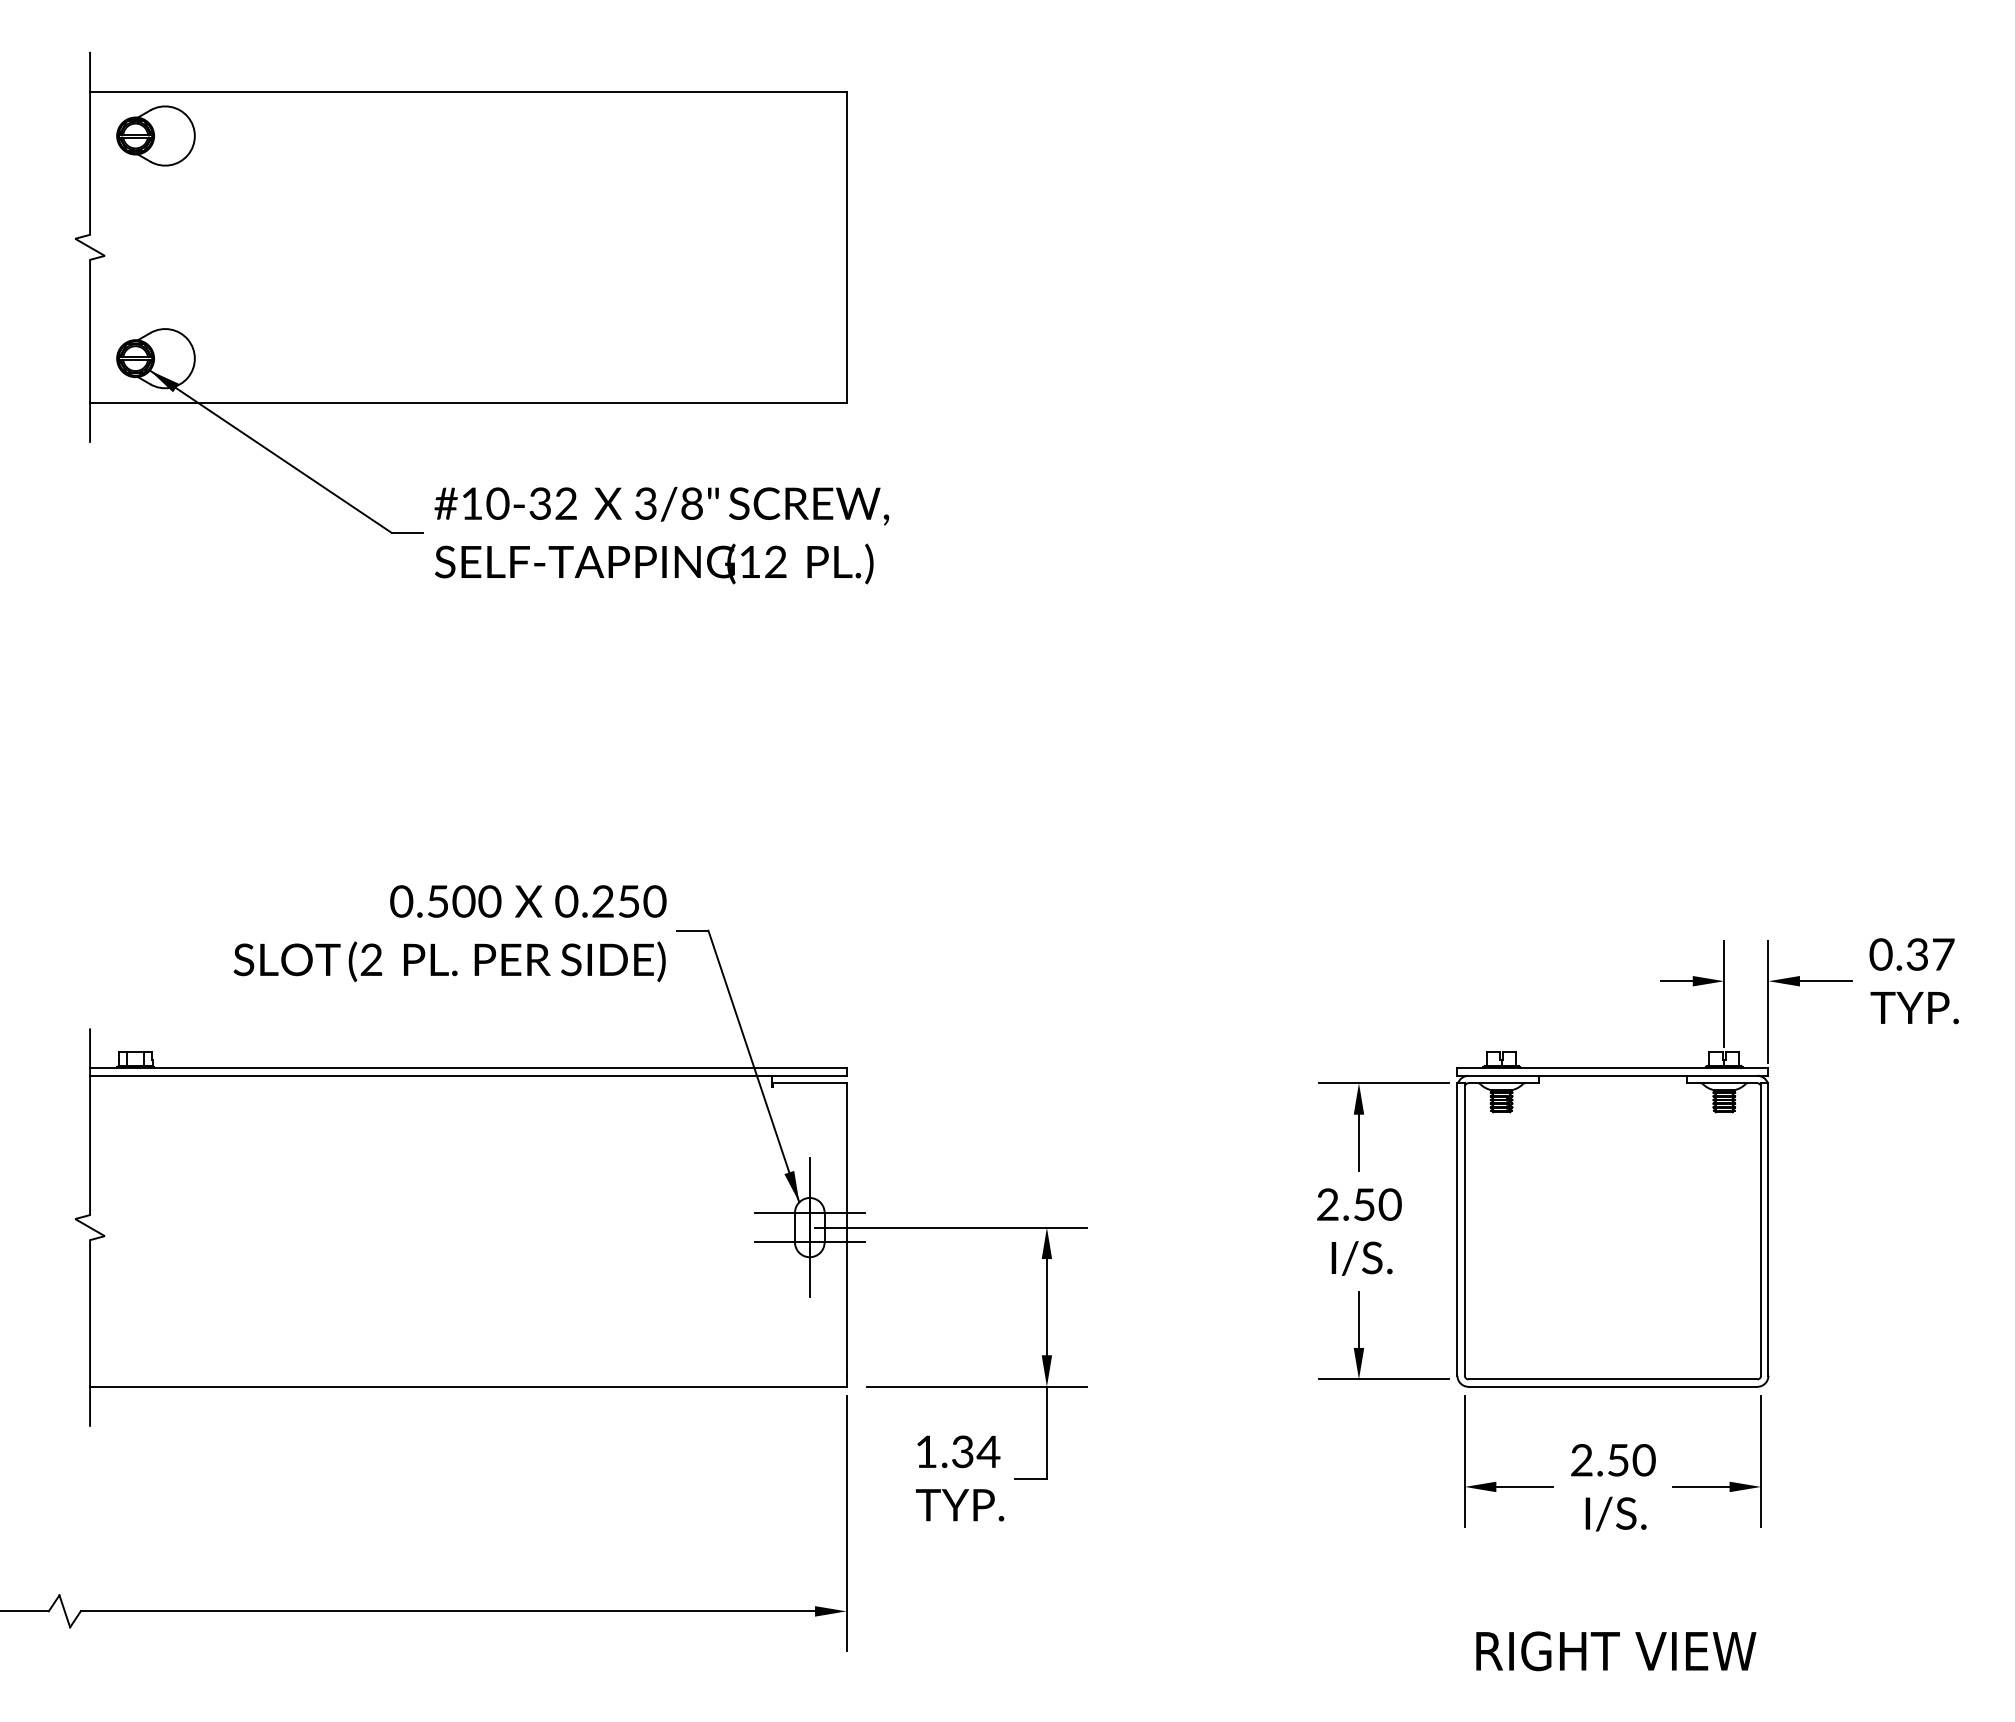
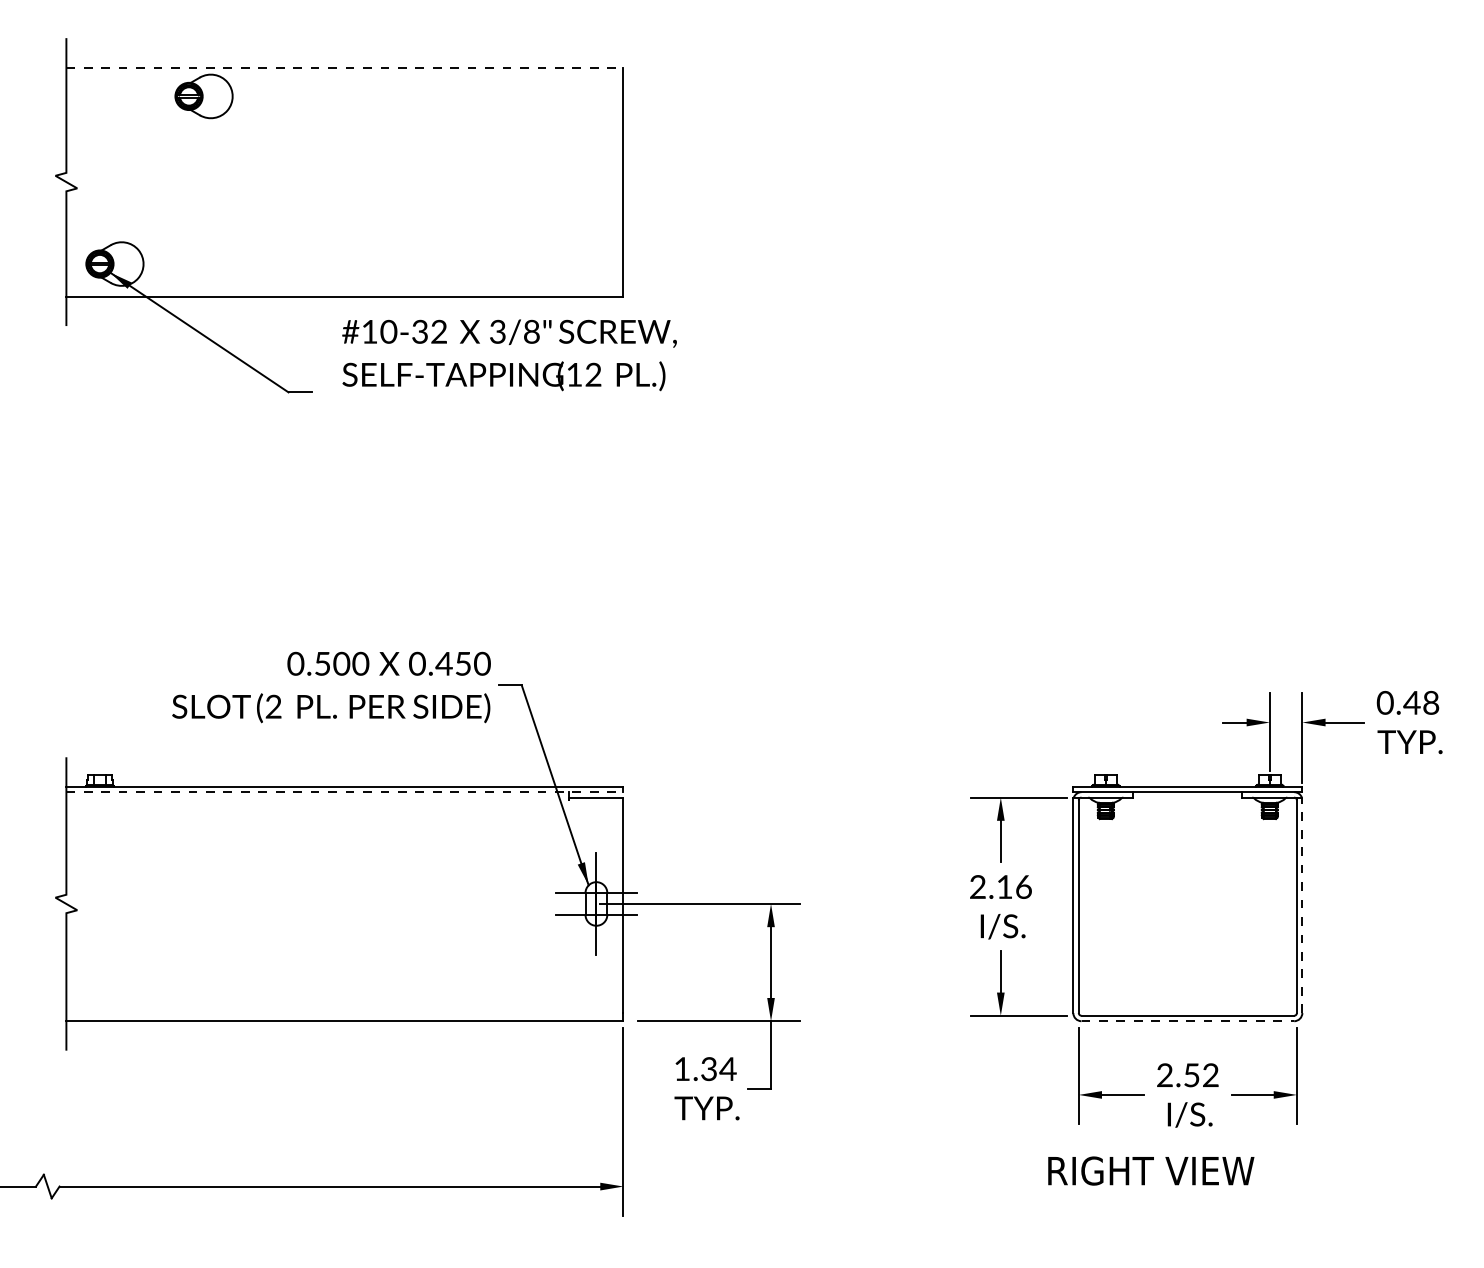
line: (468, 91) -> (345, 67), solid -> dashed
part: (155, 135) -> (203, 96), moved
text: (661, 535) -> (509, 355), moved
text: (602, 901) -> (443, 663), 0.250 -> 0.450
text: (1929, 954) -> (1420, 702), 0.37 -> 0.48
line: (468, 1075) -> (345, 791), solid -> dashed
text: (1377, 1204) -> (1014, 886), 2.50 -> 2.16
line: (1768, 1228) -> (1302, 904), solid -> dashed
line: (1613, 1386) -> (1188, 1020), solid -> dashed
text: (1643, 1460) -> (1210, 1075), 2.50 -> 2.52
text: (1616, 1651) -> (1151, 1171), moved

